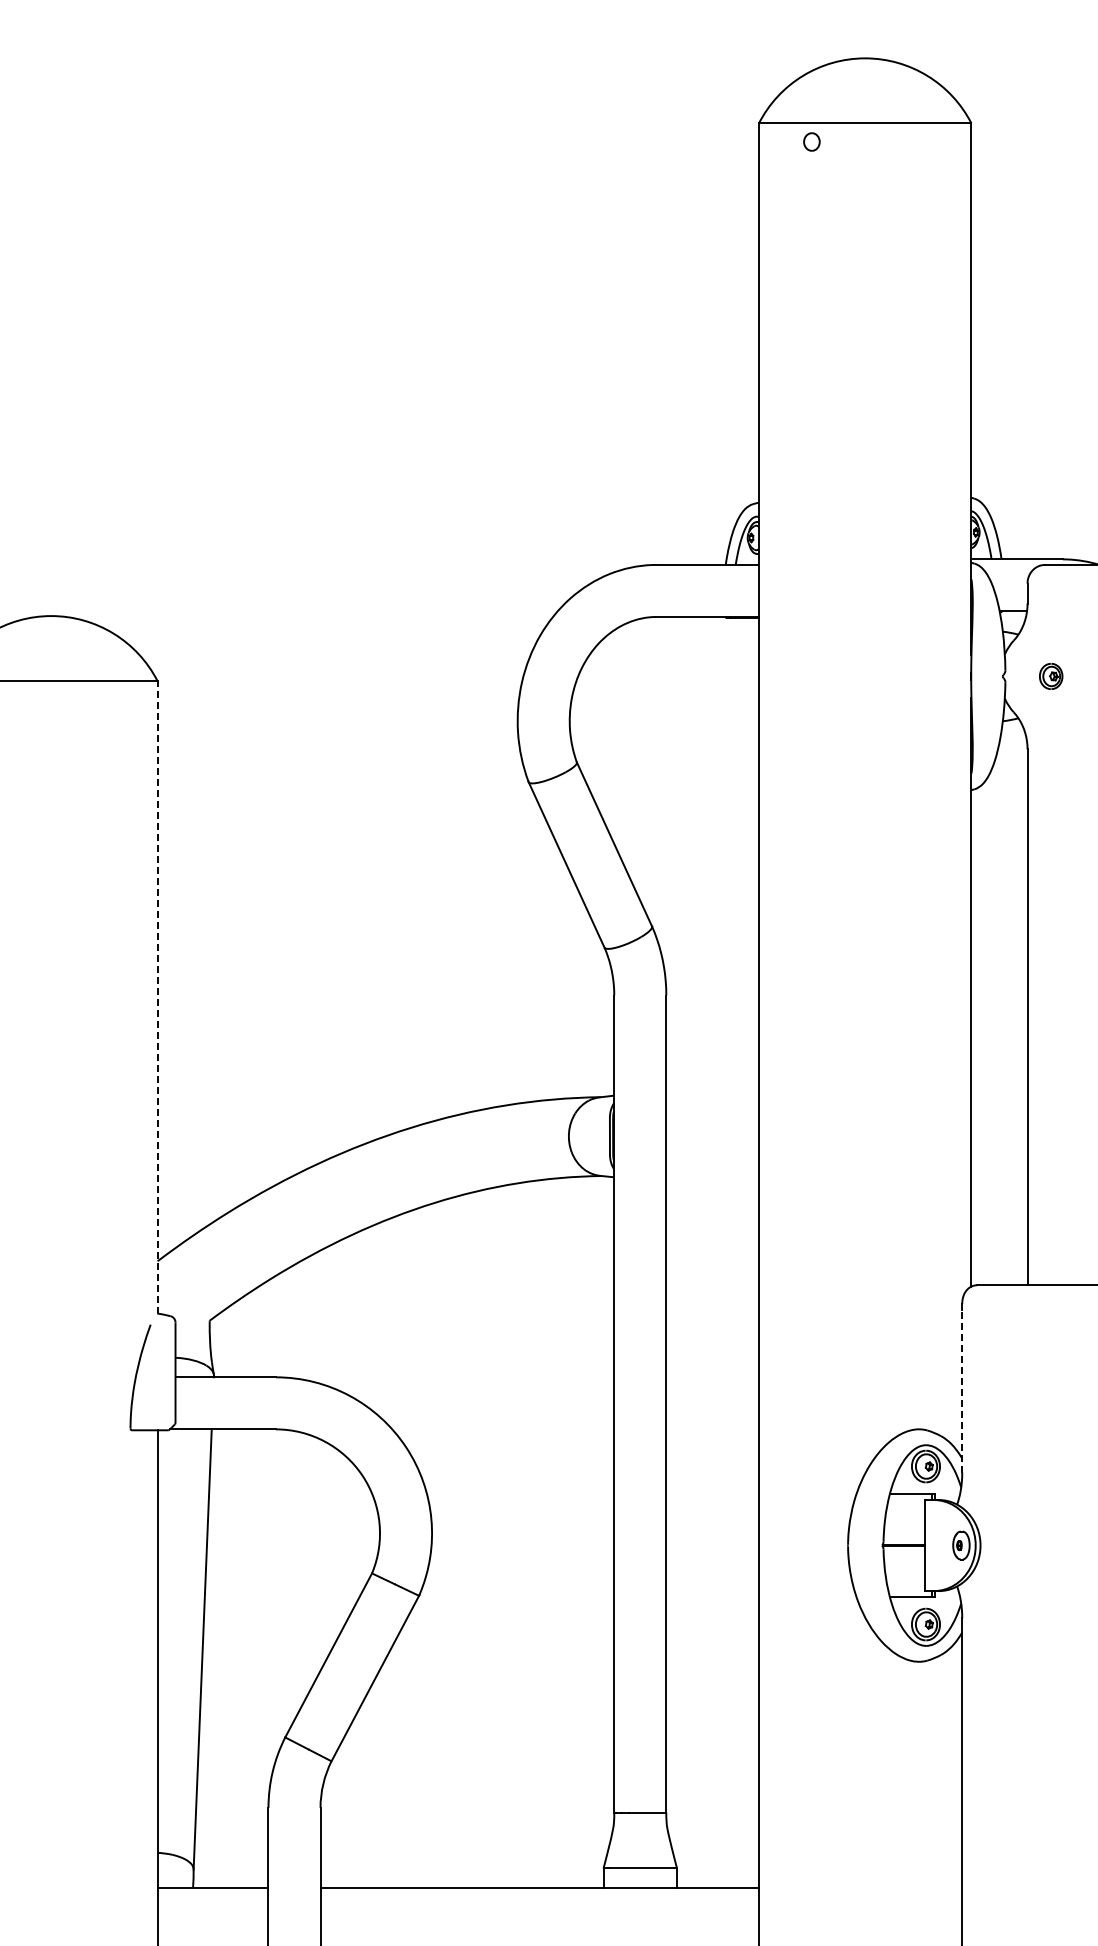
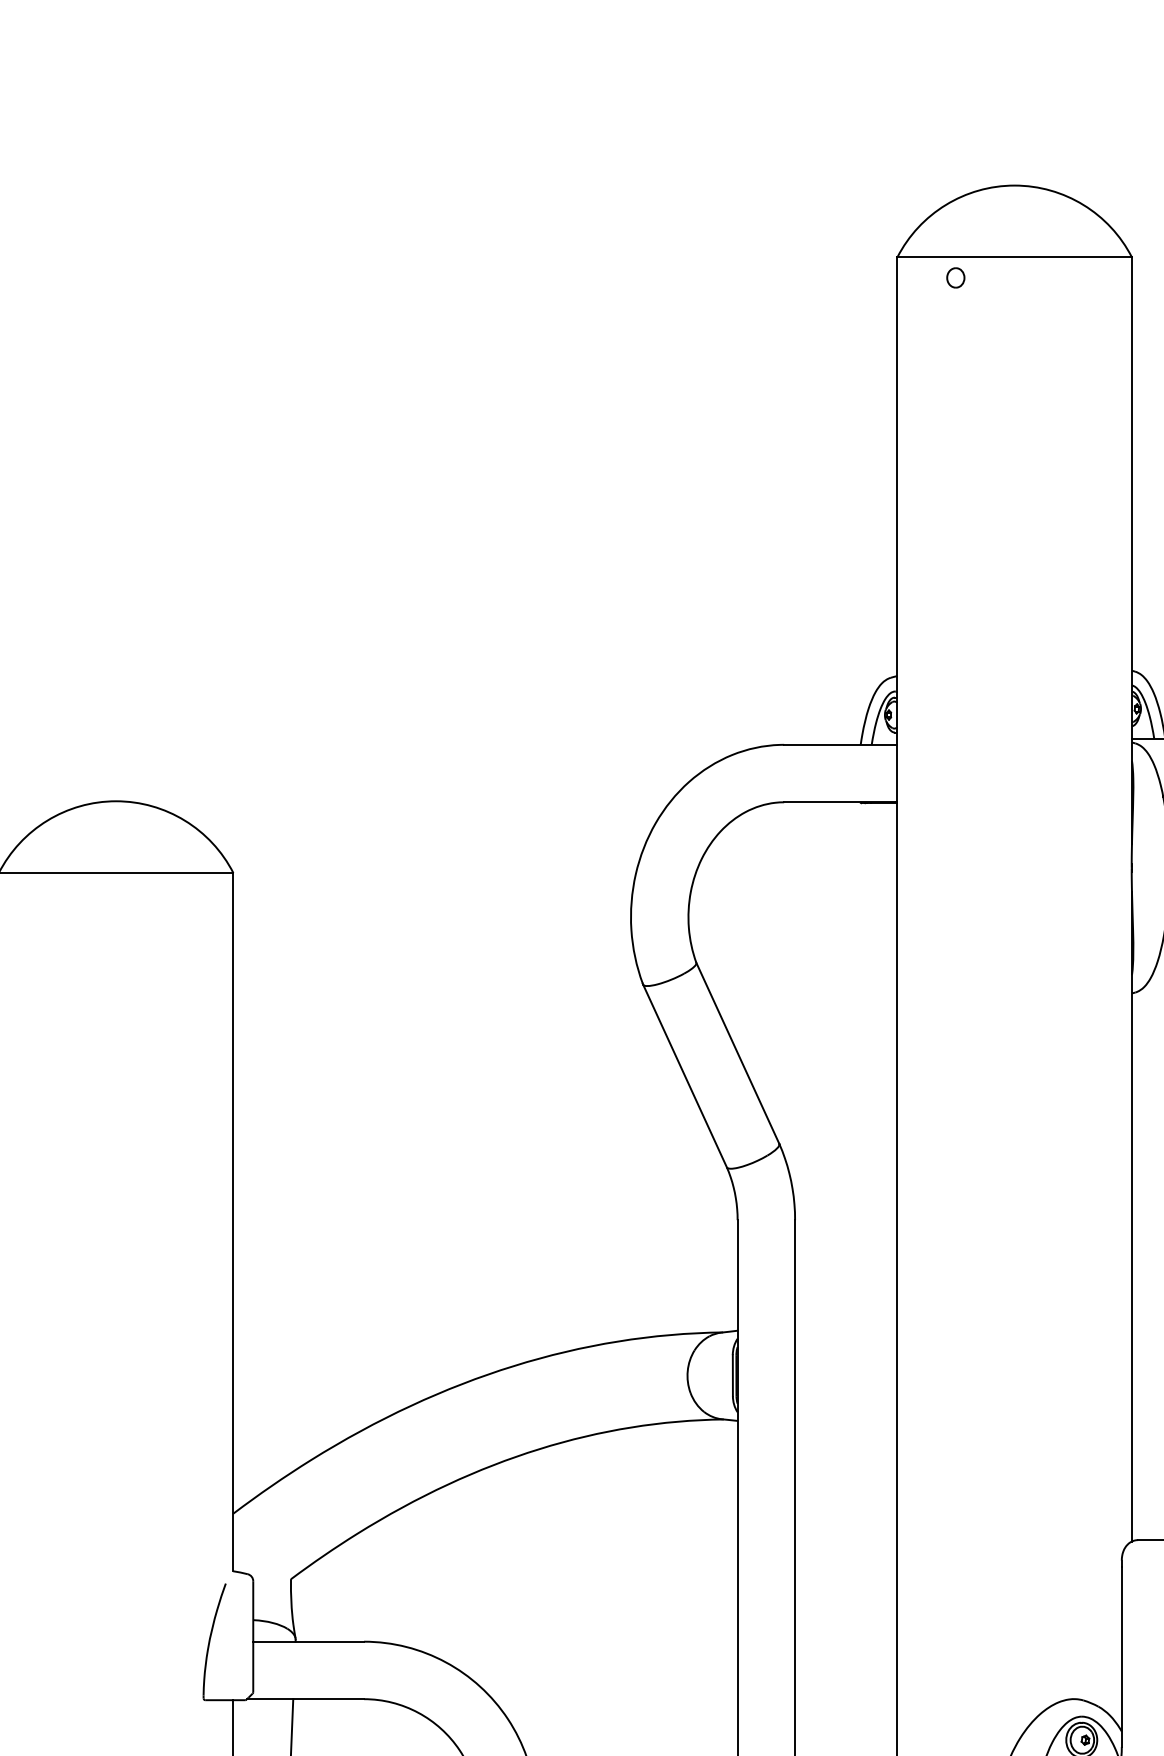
line: (157, 996) -> (233, 1221), dashed -> solid
line: (962, 1390) -> (1122, 1656), dashed -> solid

